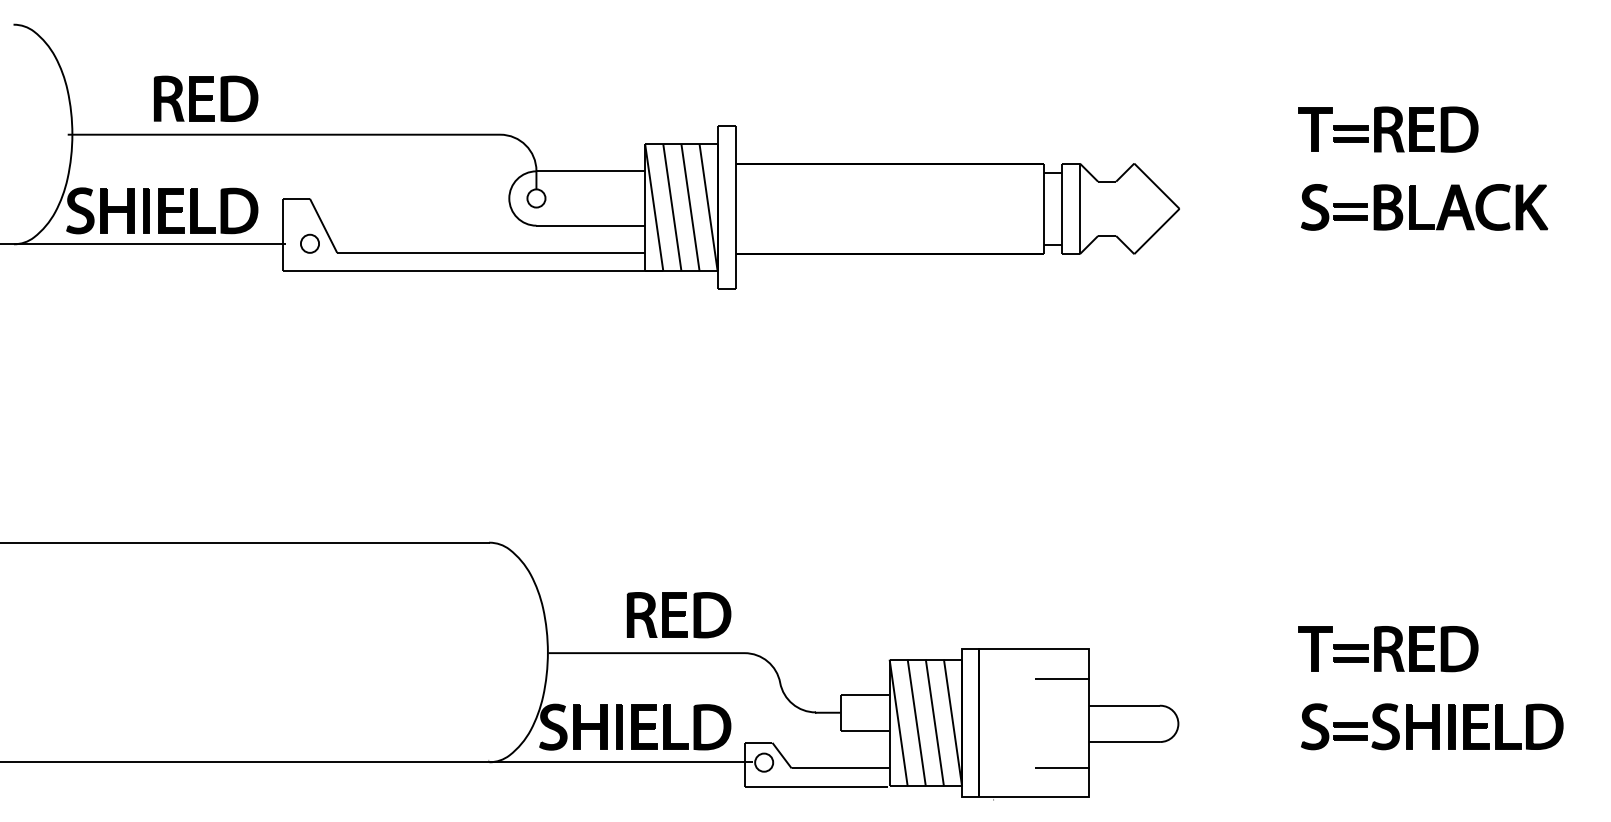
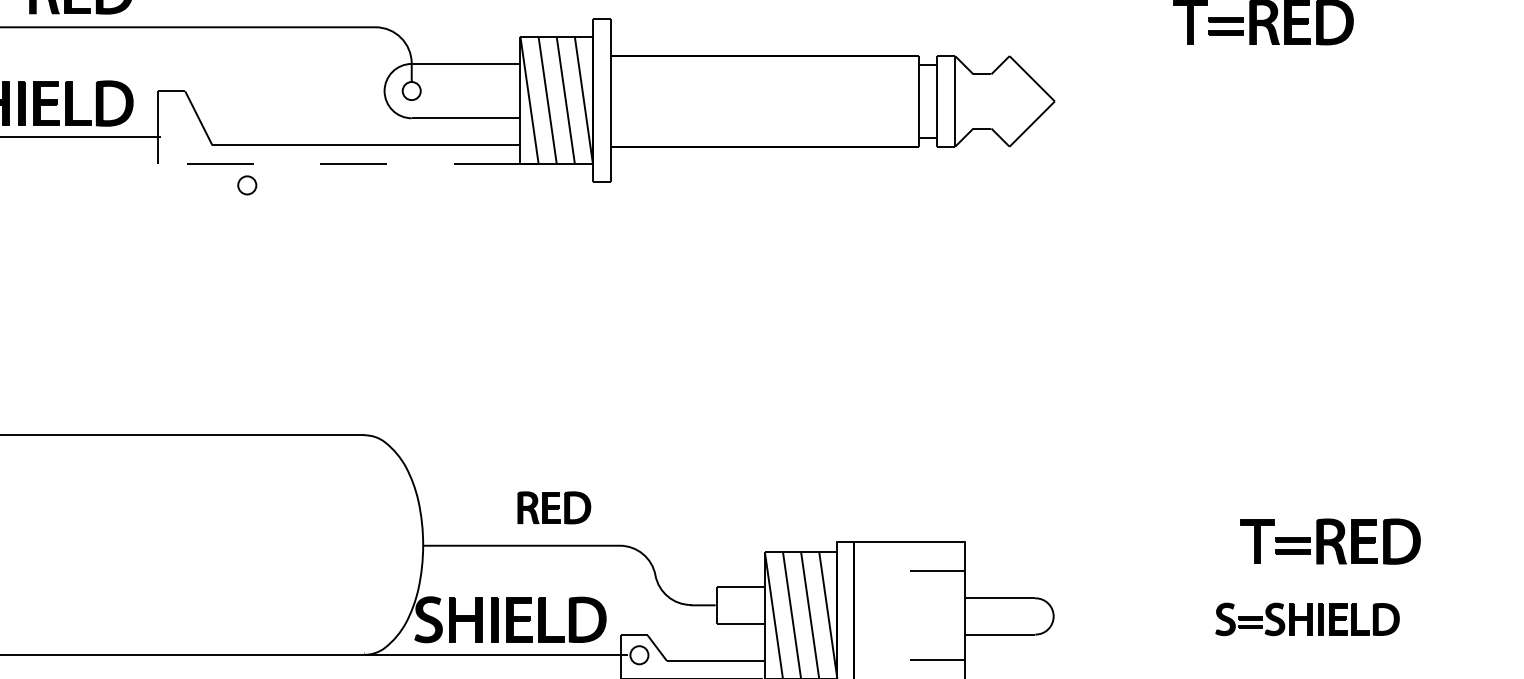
part: (1415, 207) -> (1290, 100), removed
part: (309, 243) -> (246, 185), moved
line: (463, 270) -> (338, 163), solid -> dashed
part: (678, 615) -> (553, 508), size x0.7
part: (1388, 649) -> (1330, 542), moved
part: (1432, 726) -> (1307, 619), size x0.7

